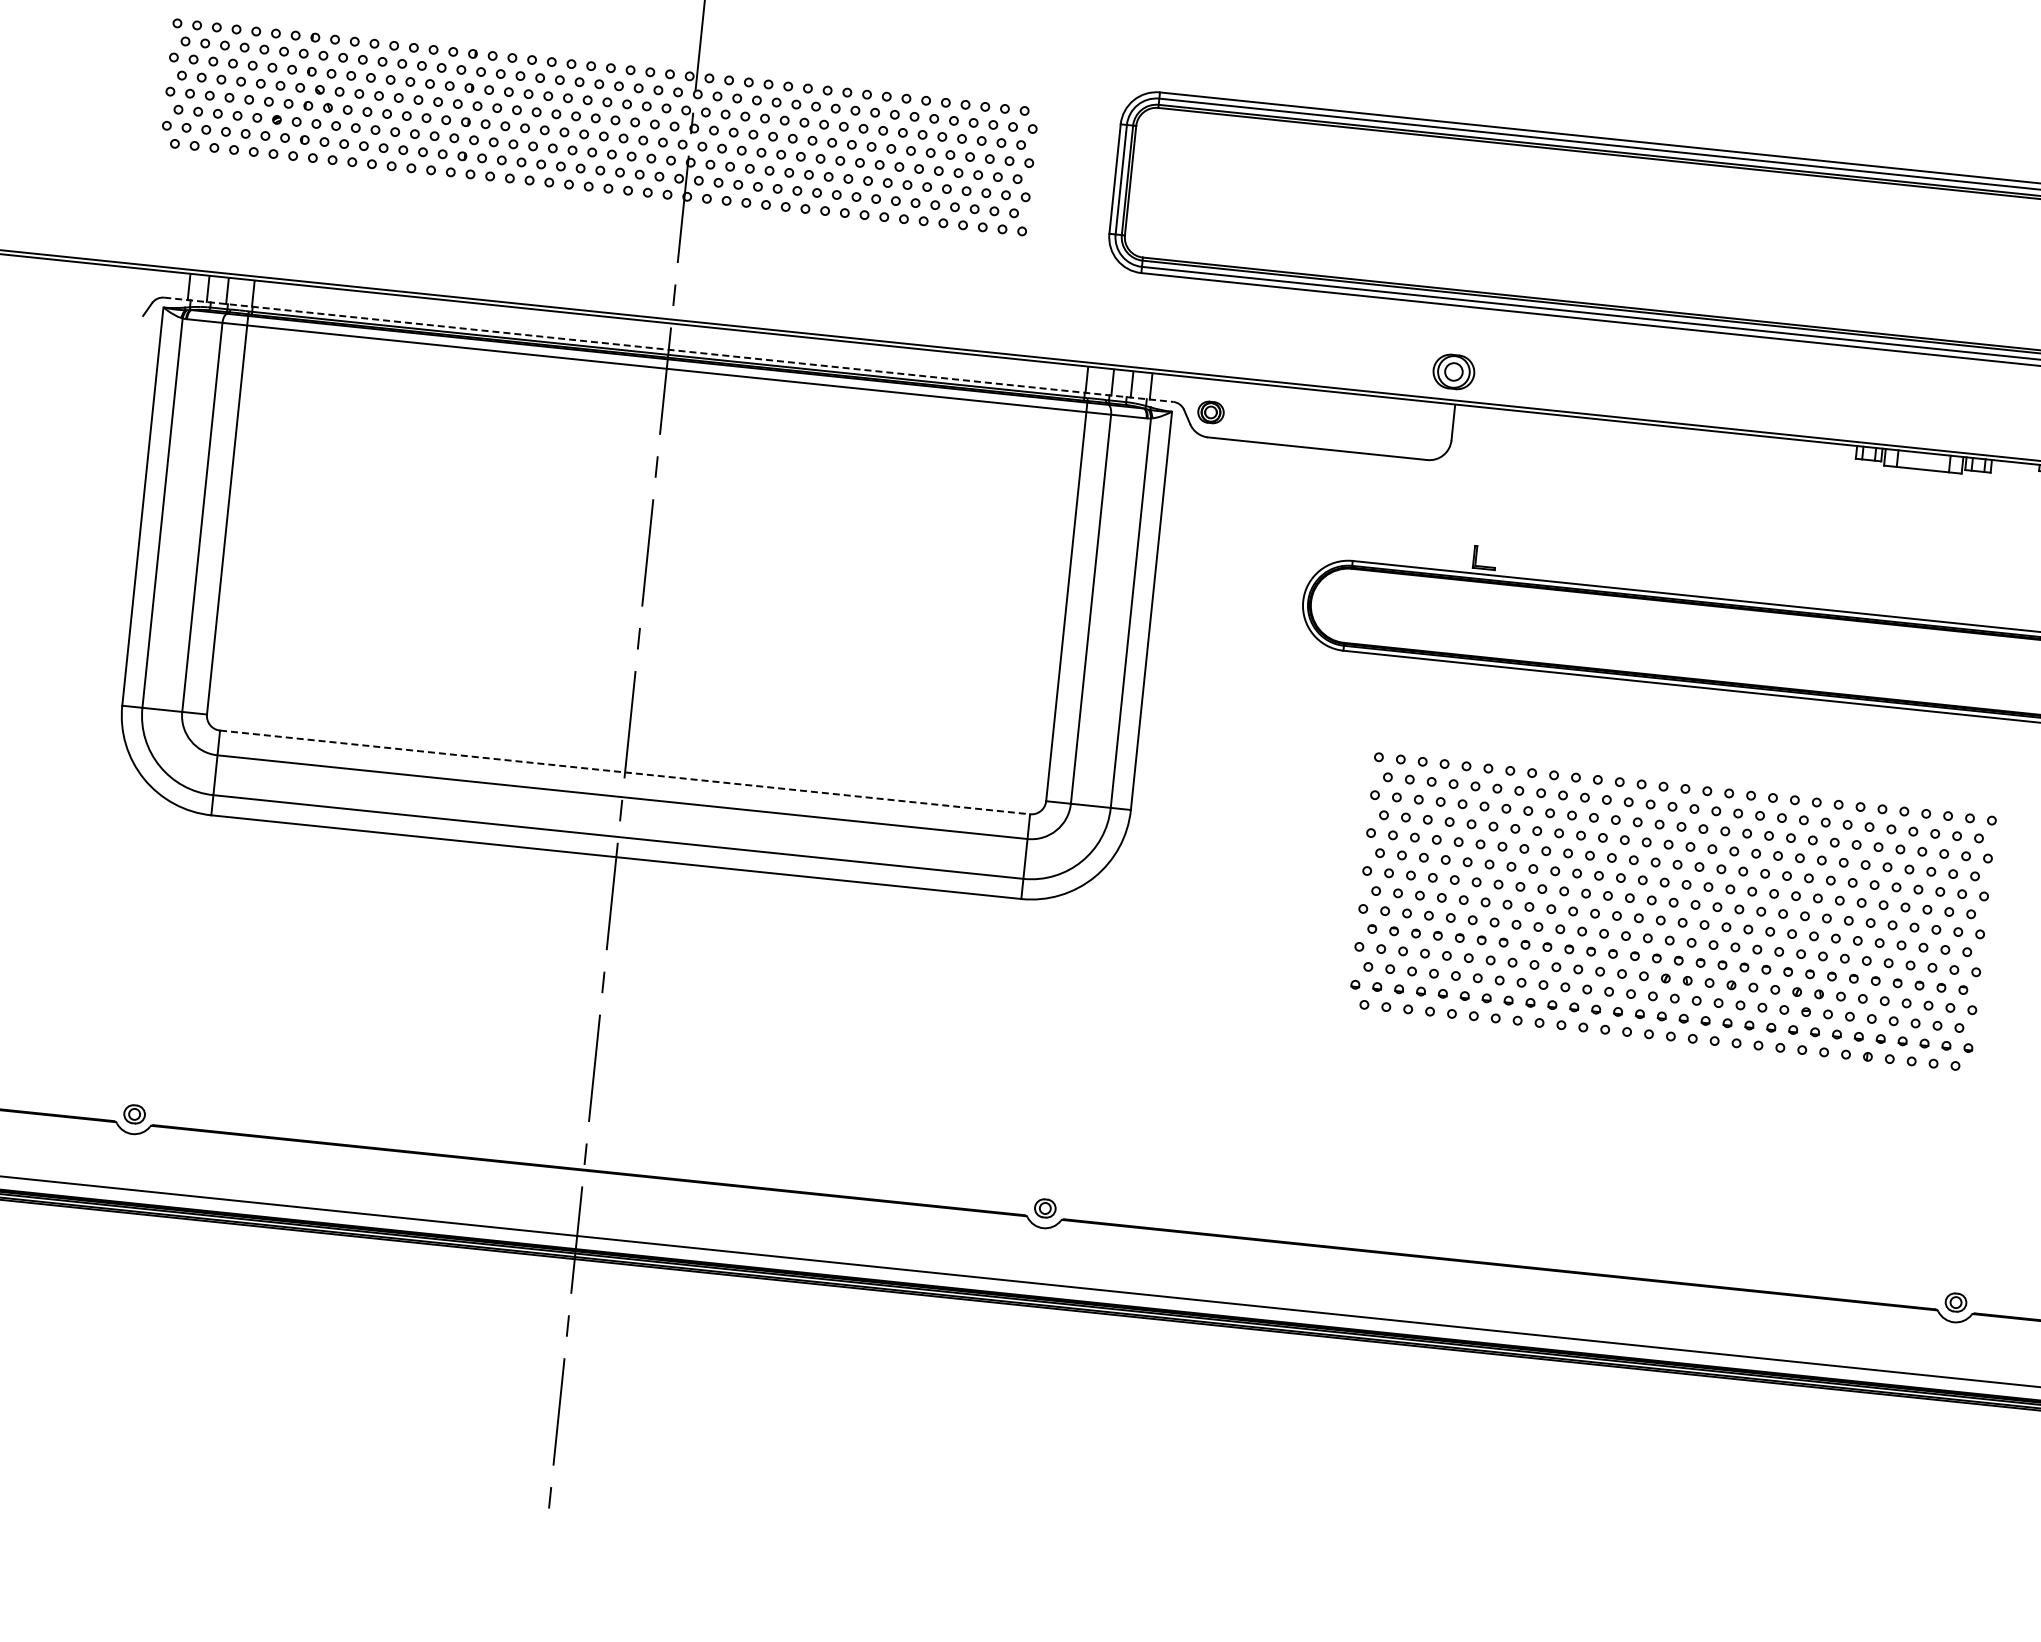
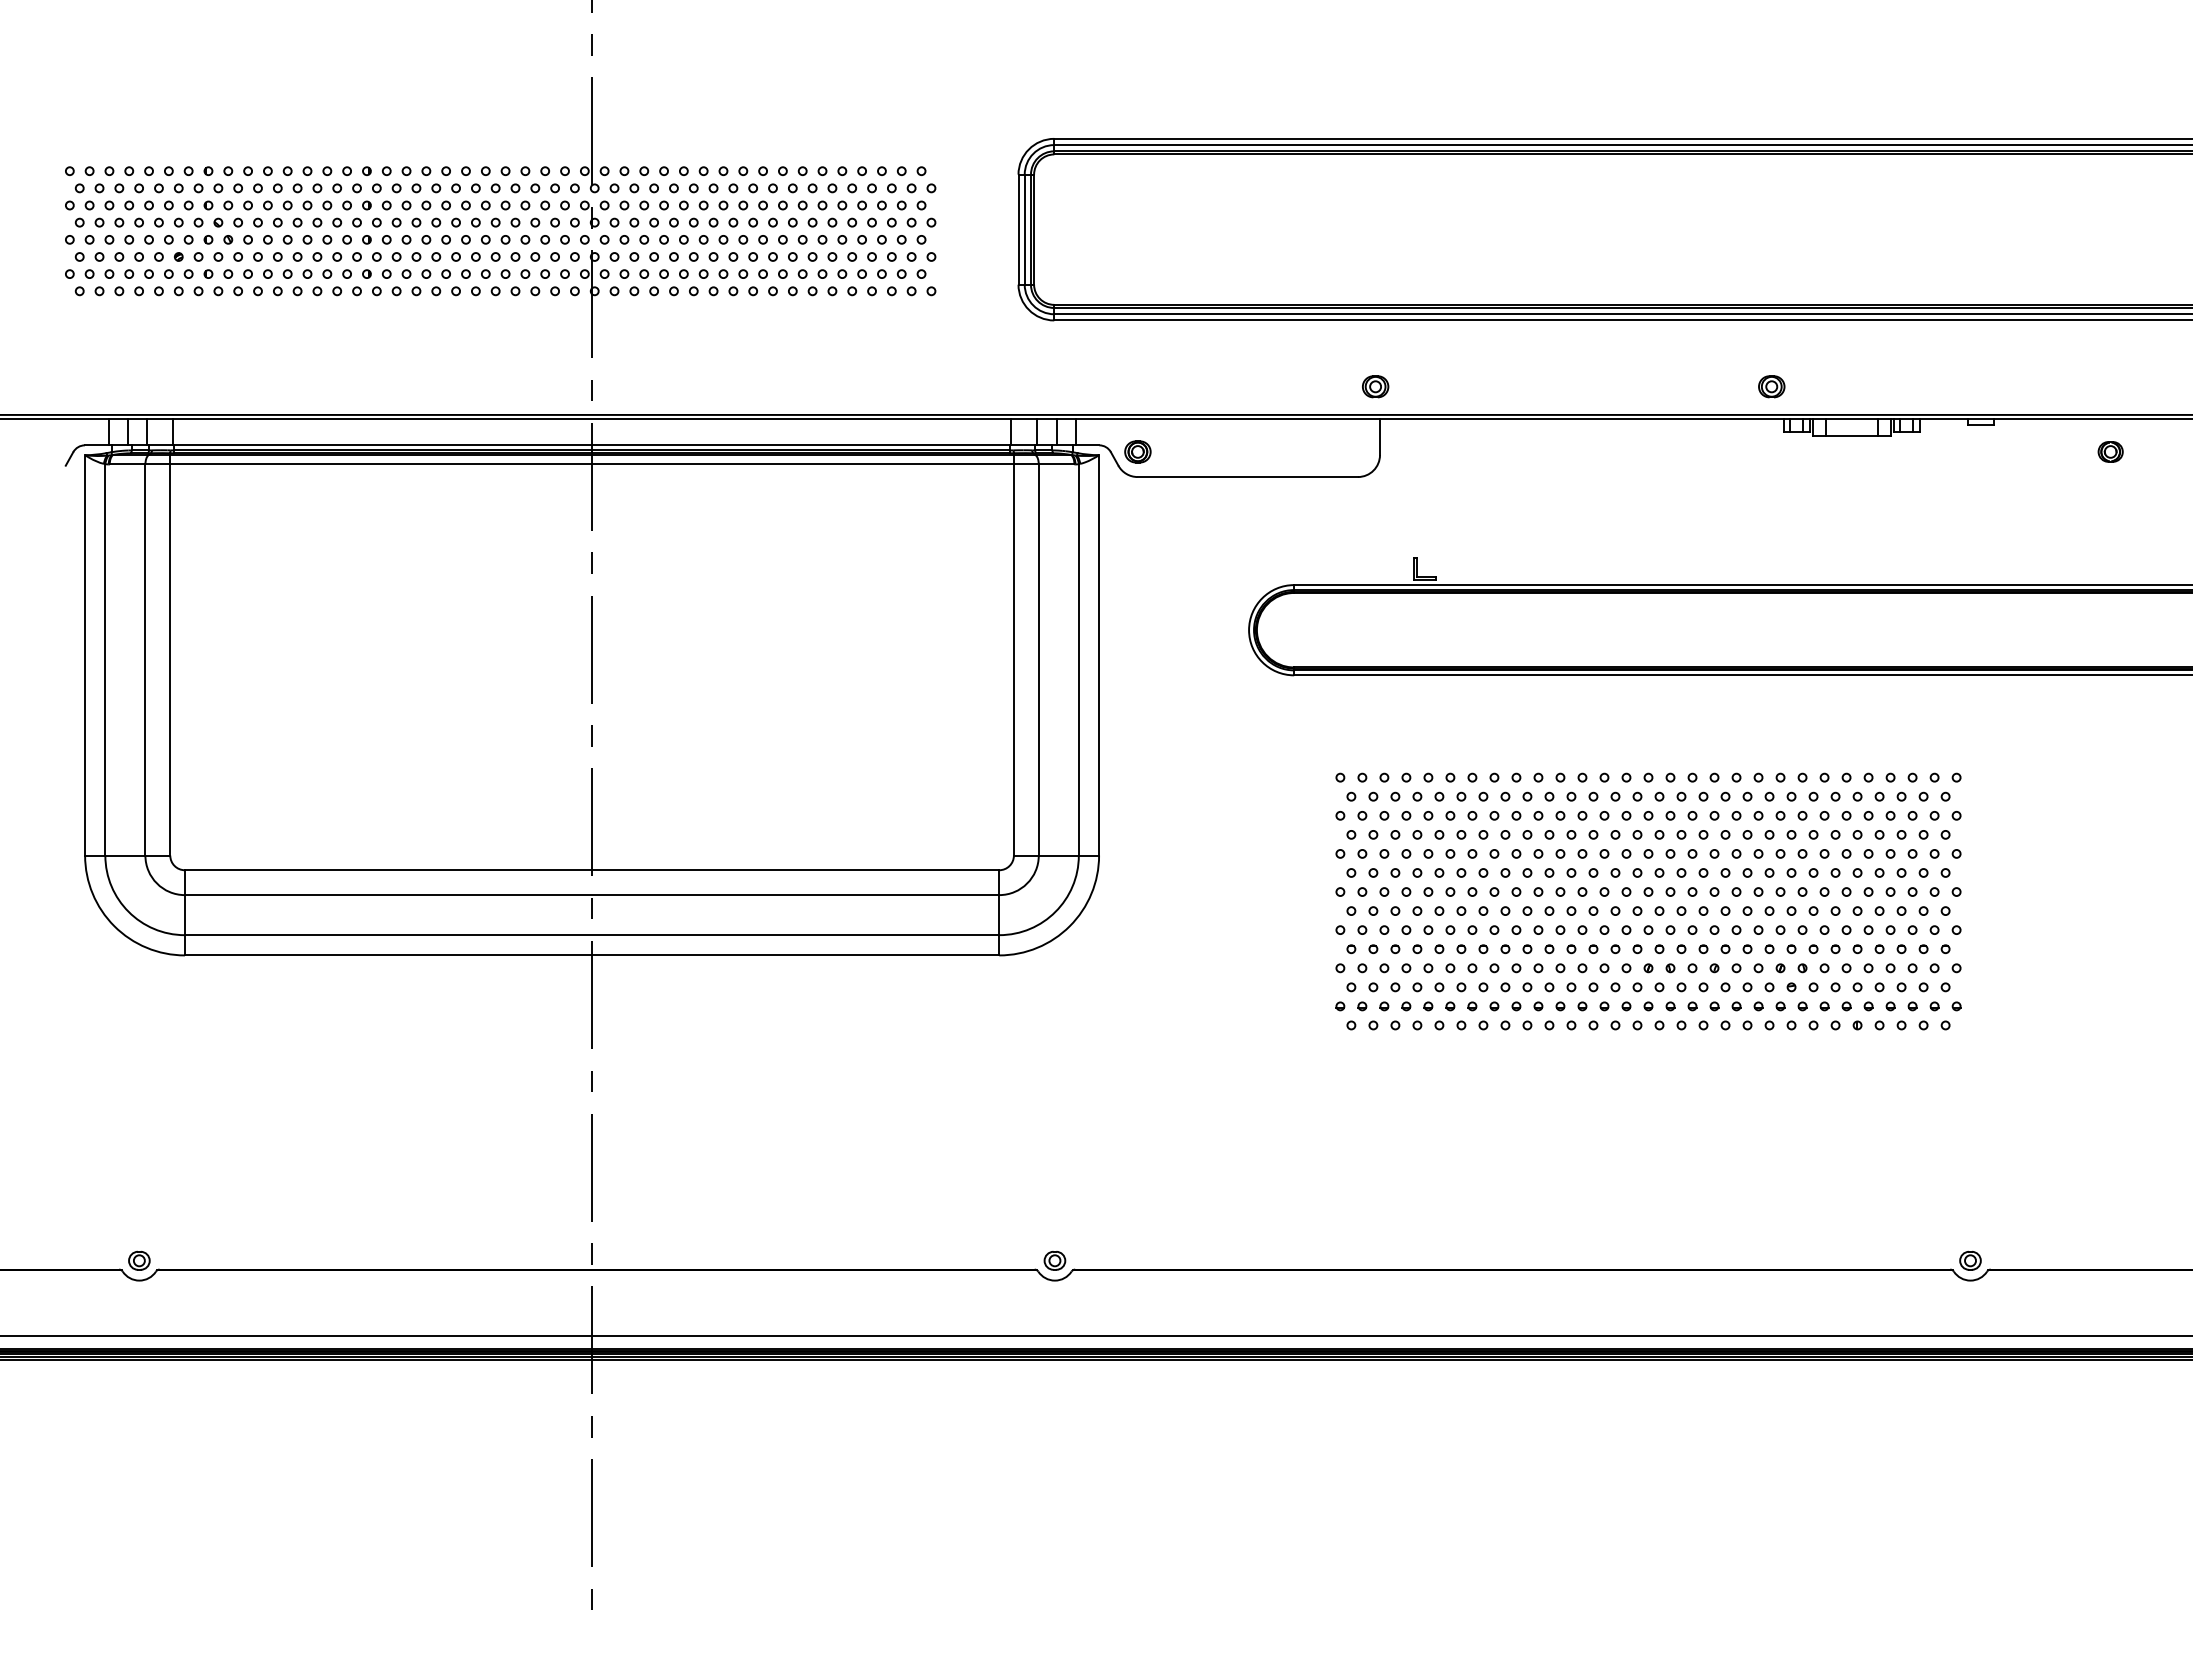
line: (669, 349) -> (592, 445), dashed -> solid
part: (1454, 371) -> (1375, 386), size x0.62
part: (1847, 412) -> (1771, 386), added
line: (625, 772) -> (592, 870), dashed -> solid

